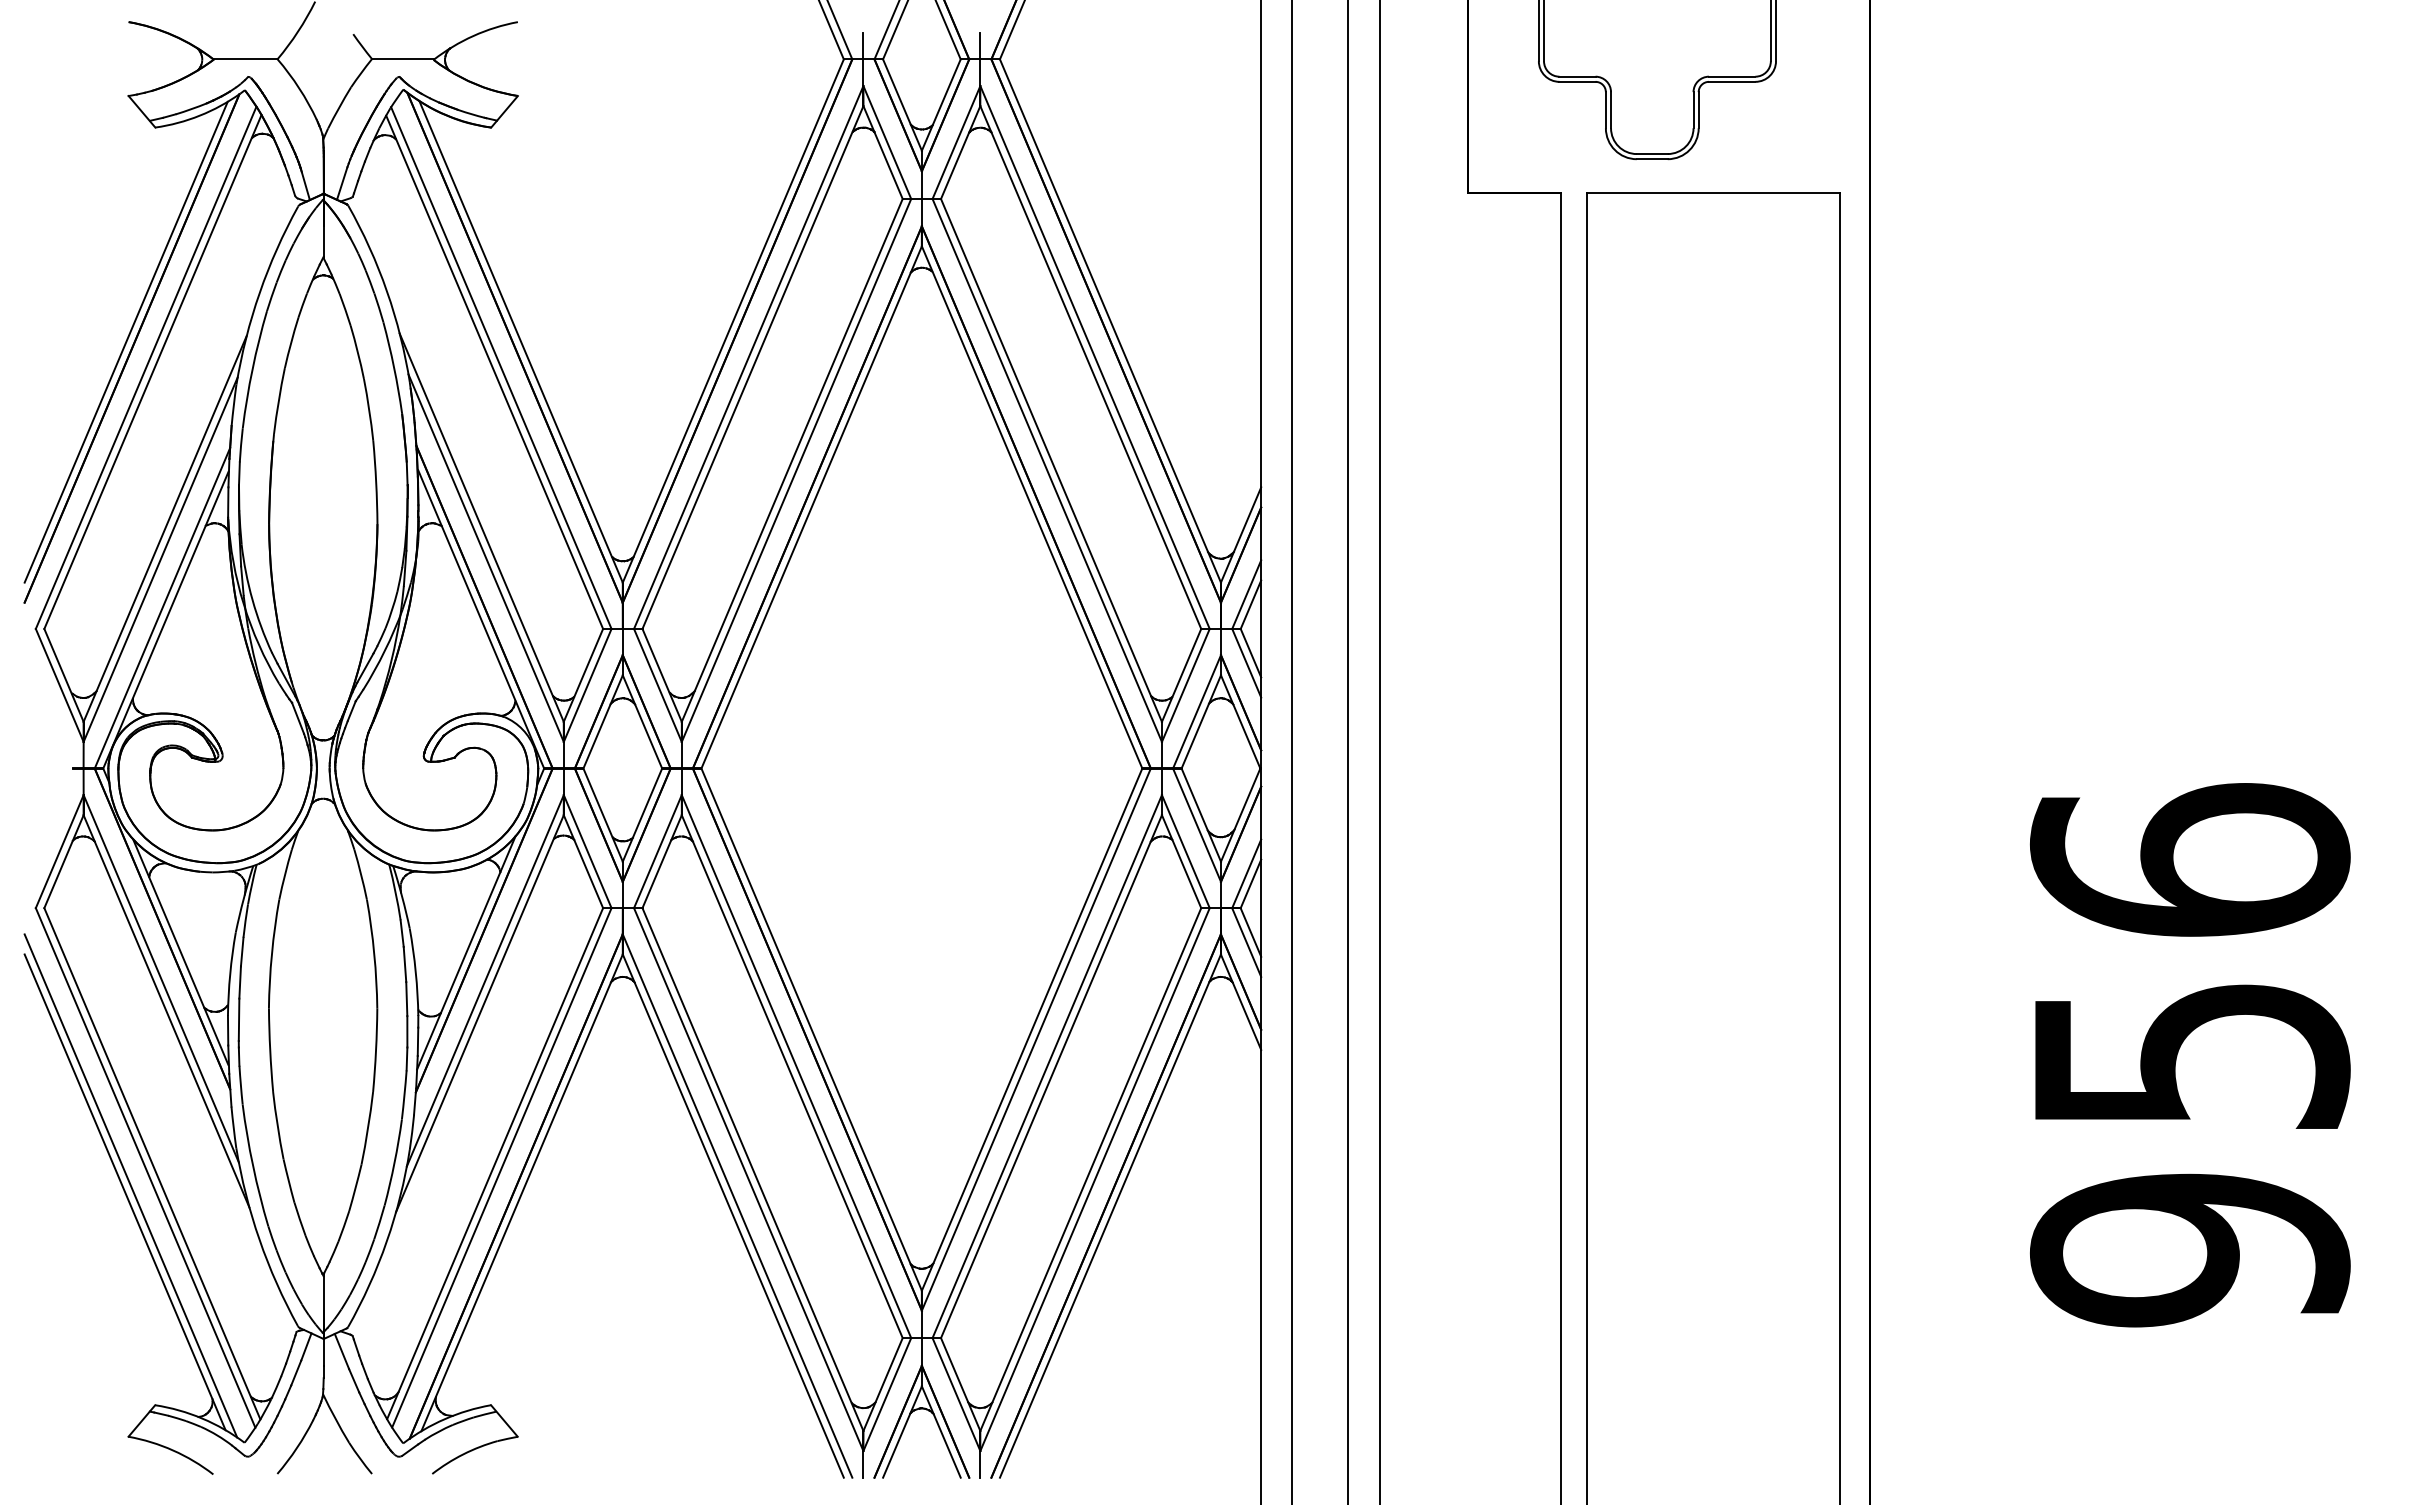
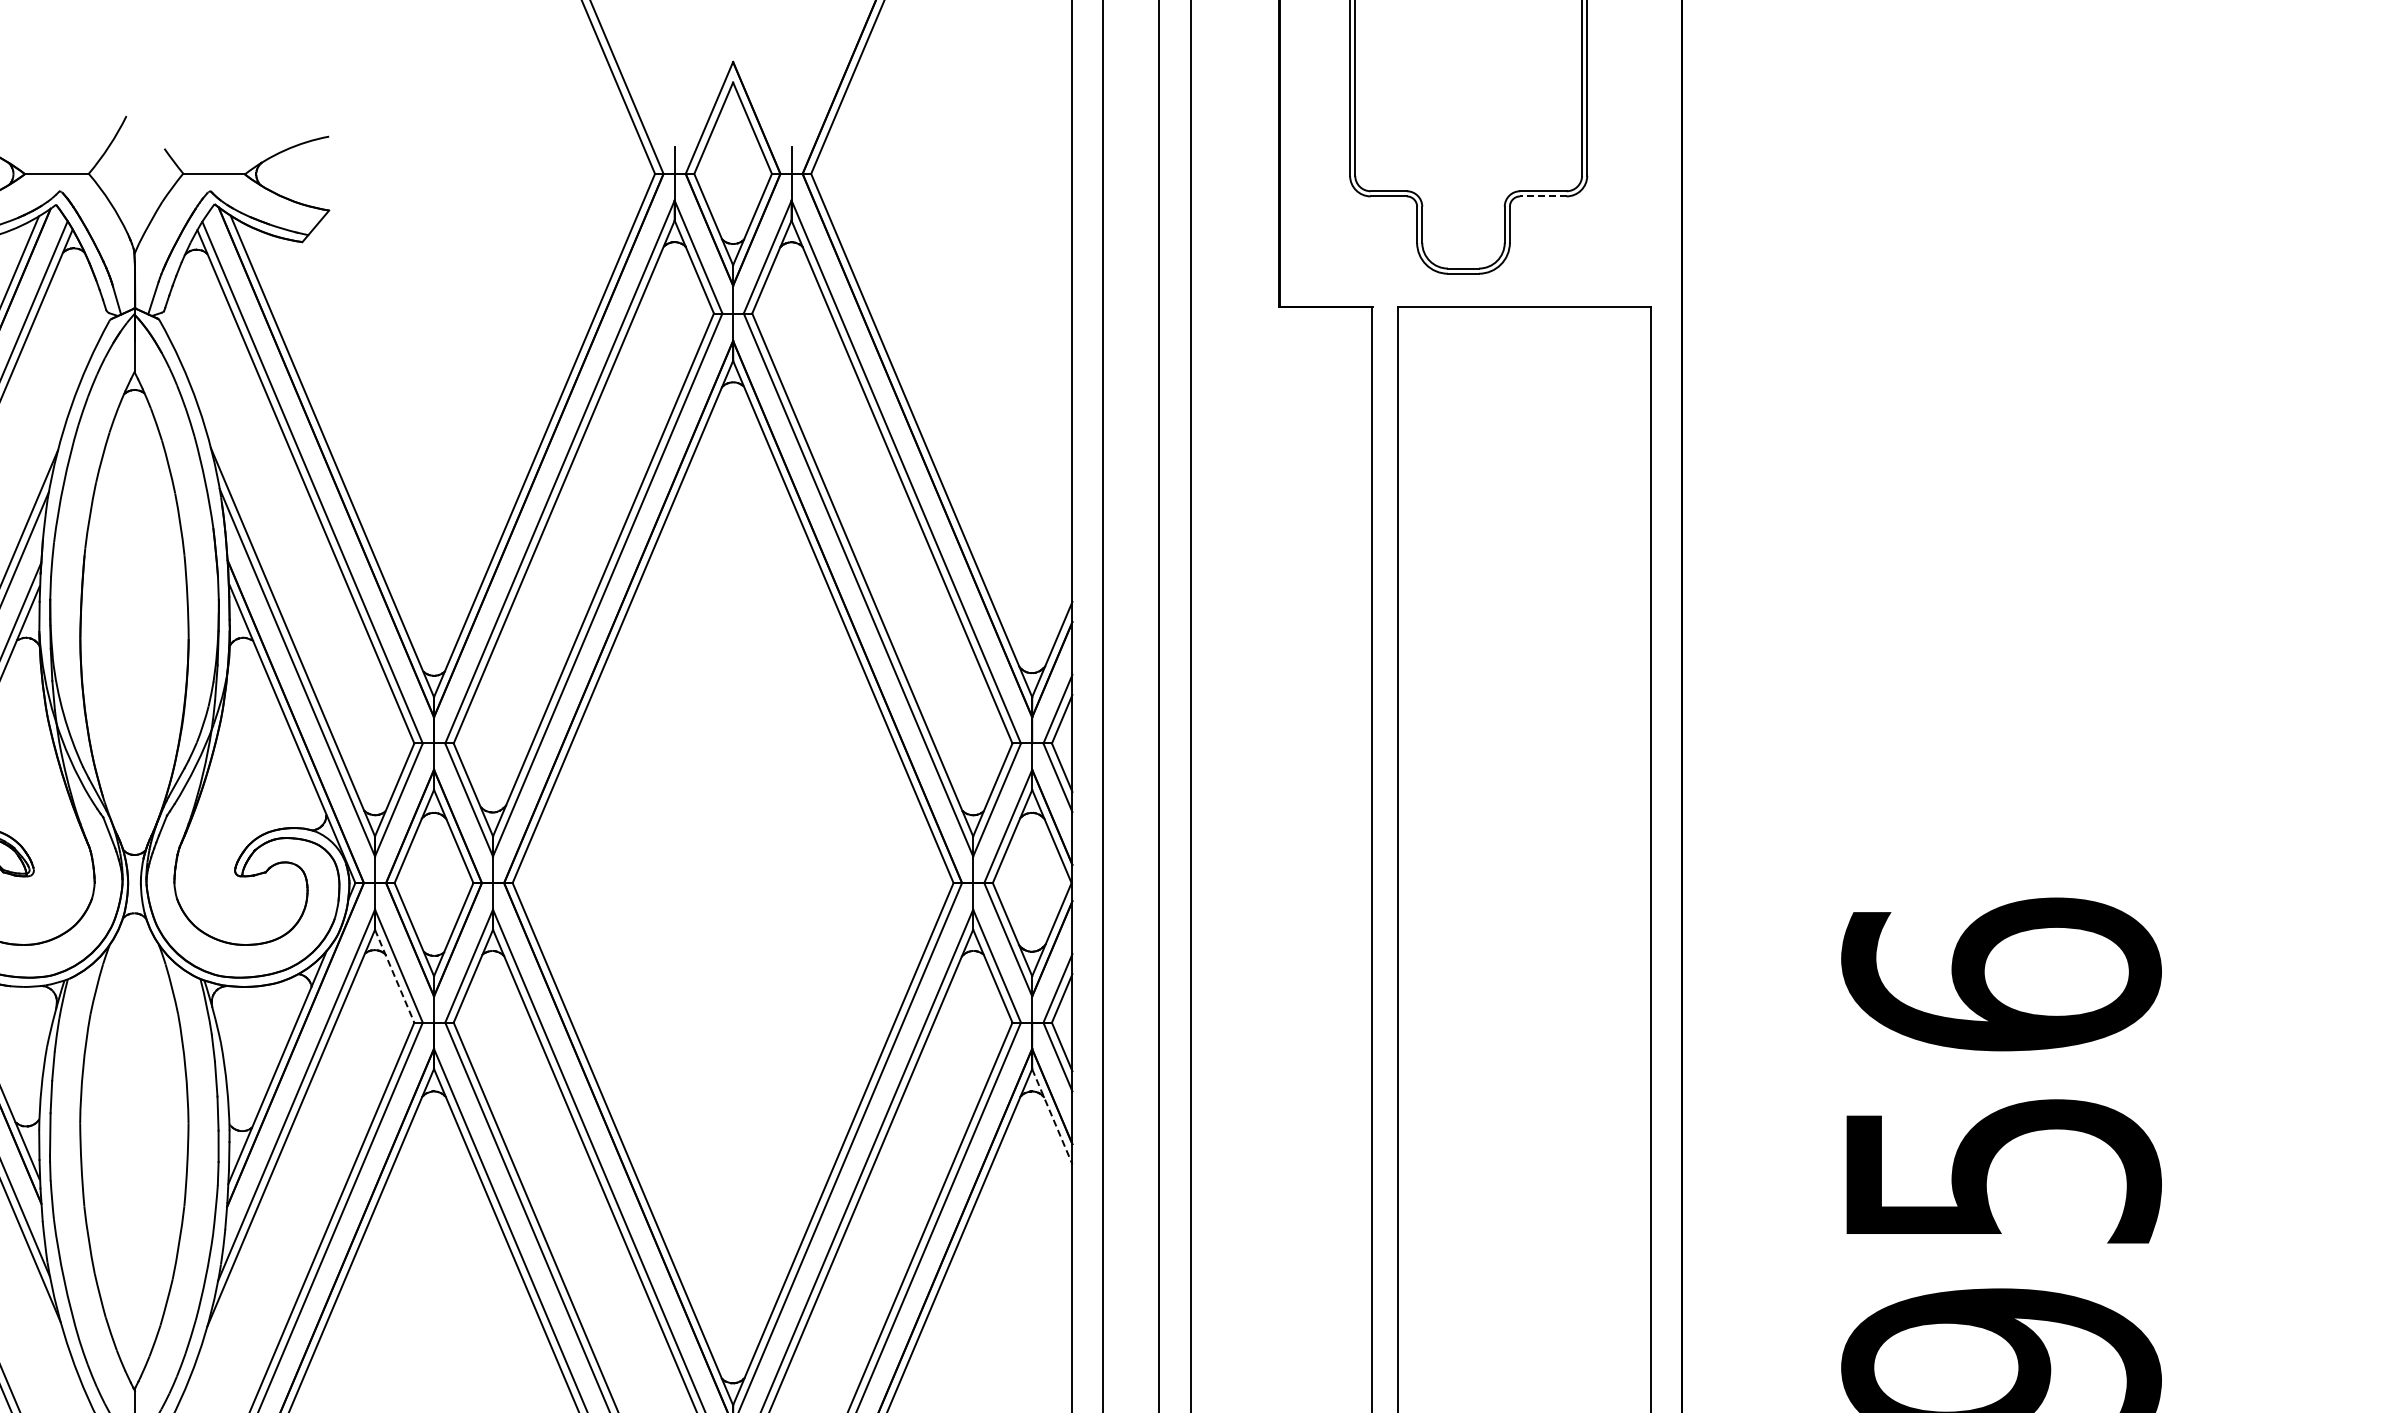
line: (1731, 81) -> (1542, 196), solid -> dashed
line: (583, 862) -> (394, 977), solid -> dashed
line: (1241, 1002) -> (1052, 1117), solid -> dashed

